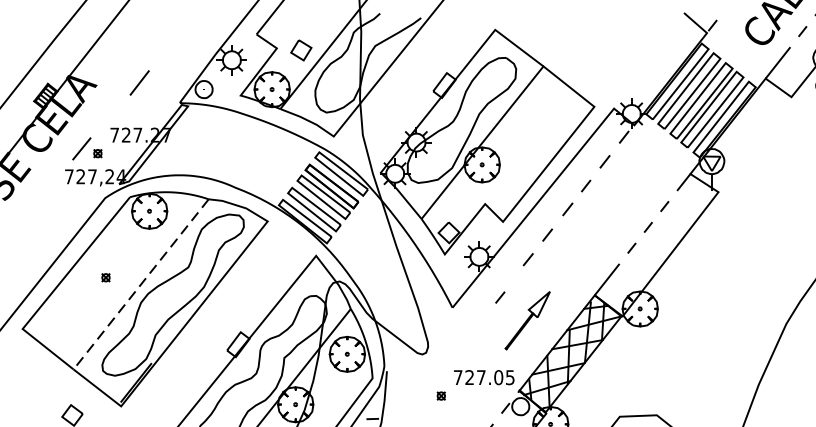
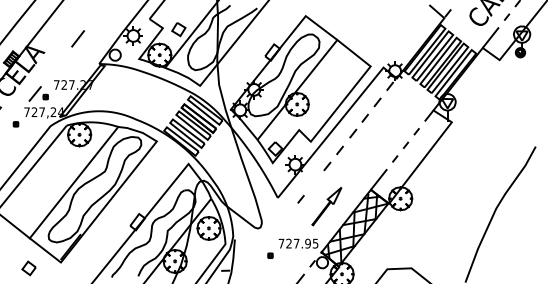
line: (138, 82) -> (77, 38), moved
part: (105, 278) -> (15, 124), moved
line: (140, 285) -> (73, 183), dashed -> solid
line: (499, 296) -> (300, 198), moved
text: (497, 377) -> (307, 243), 727.05 -> 727.95

